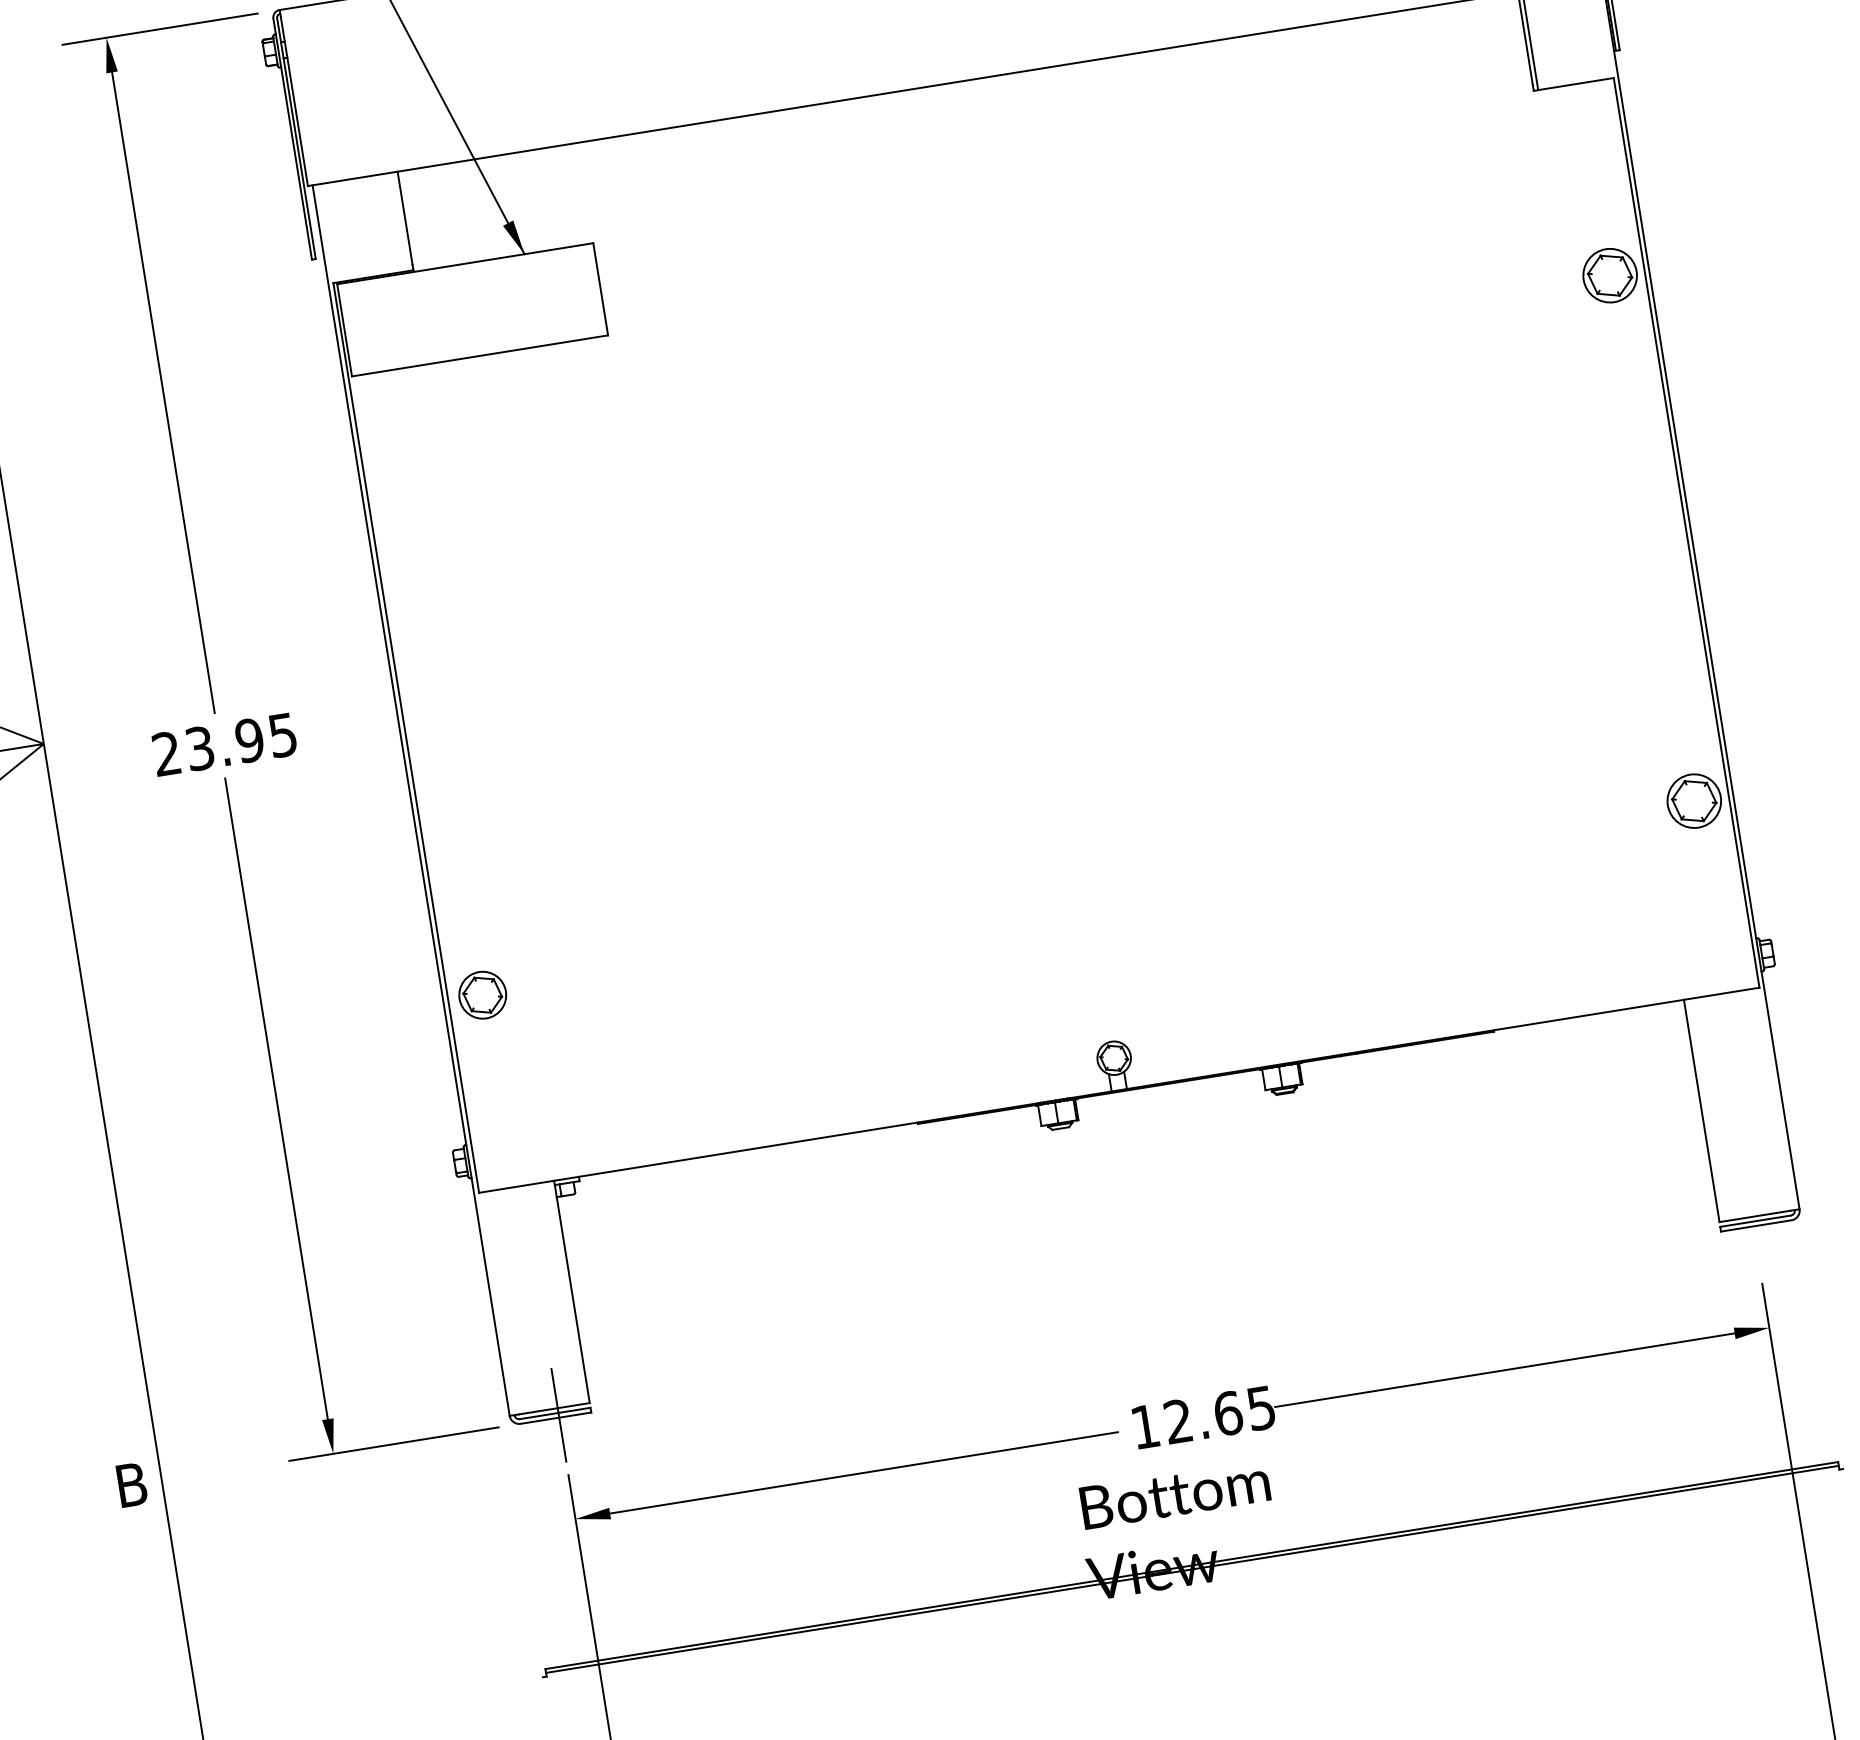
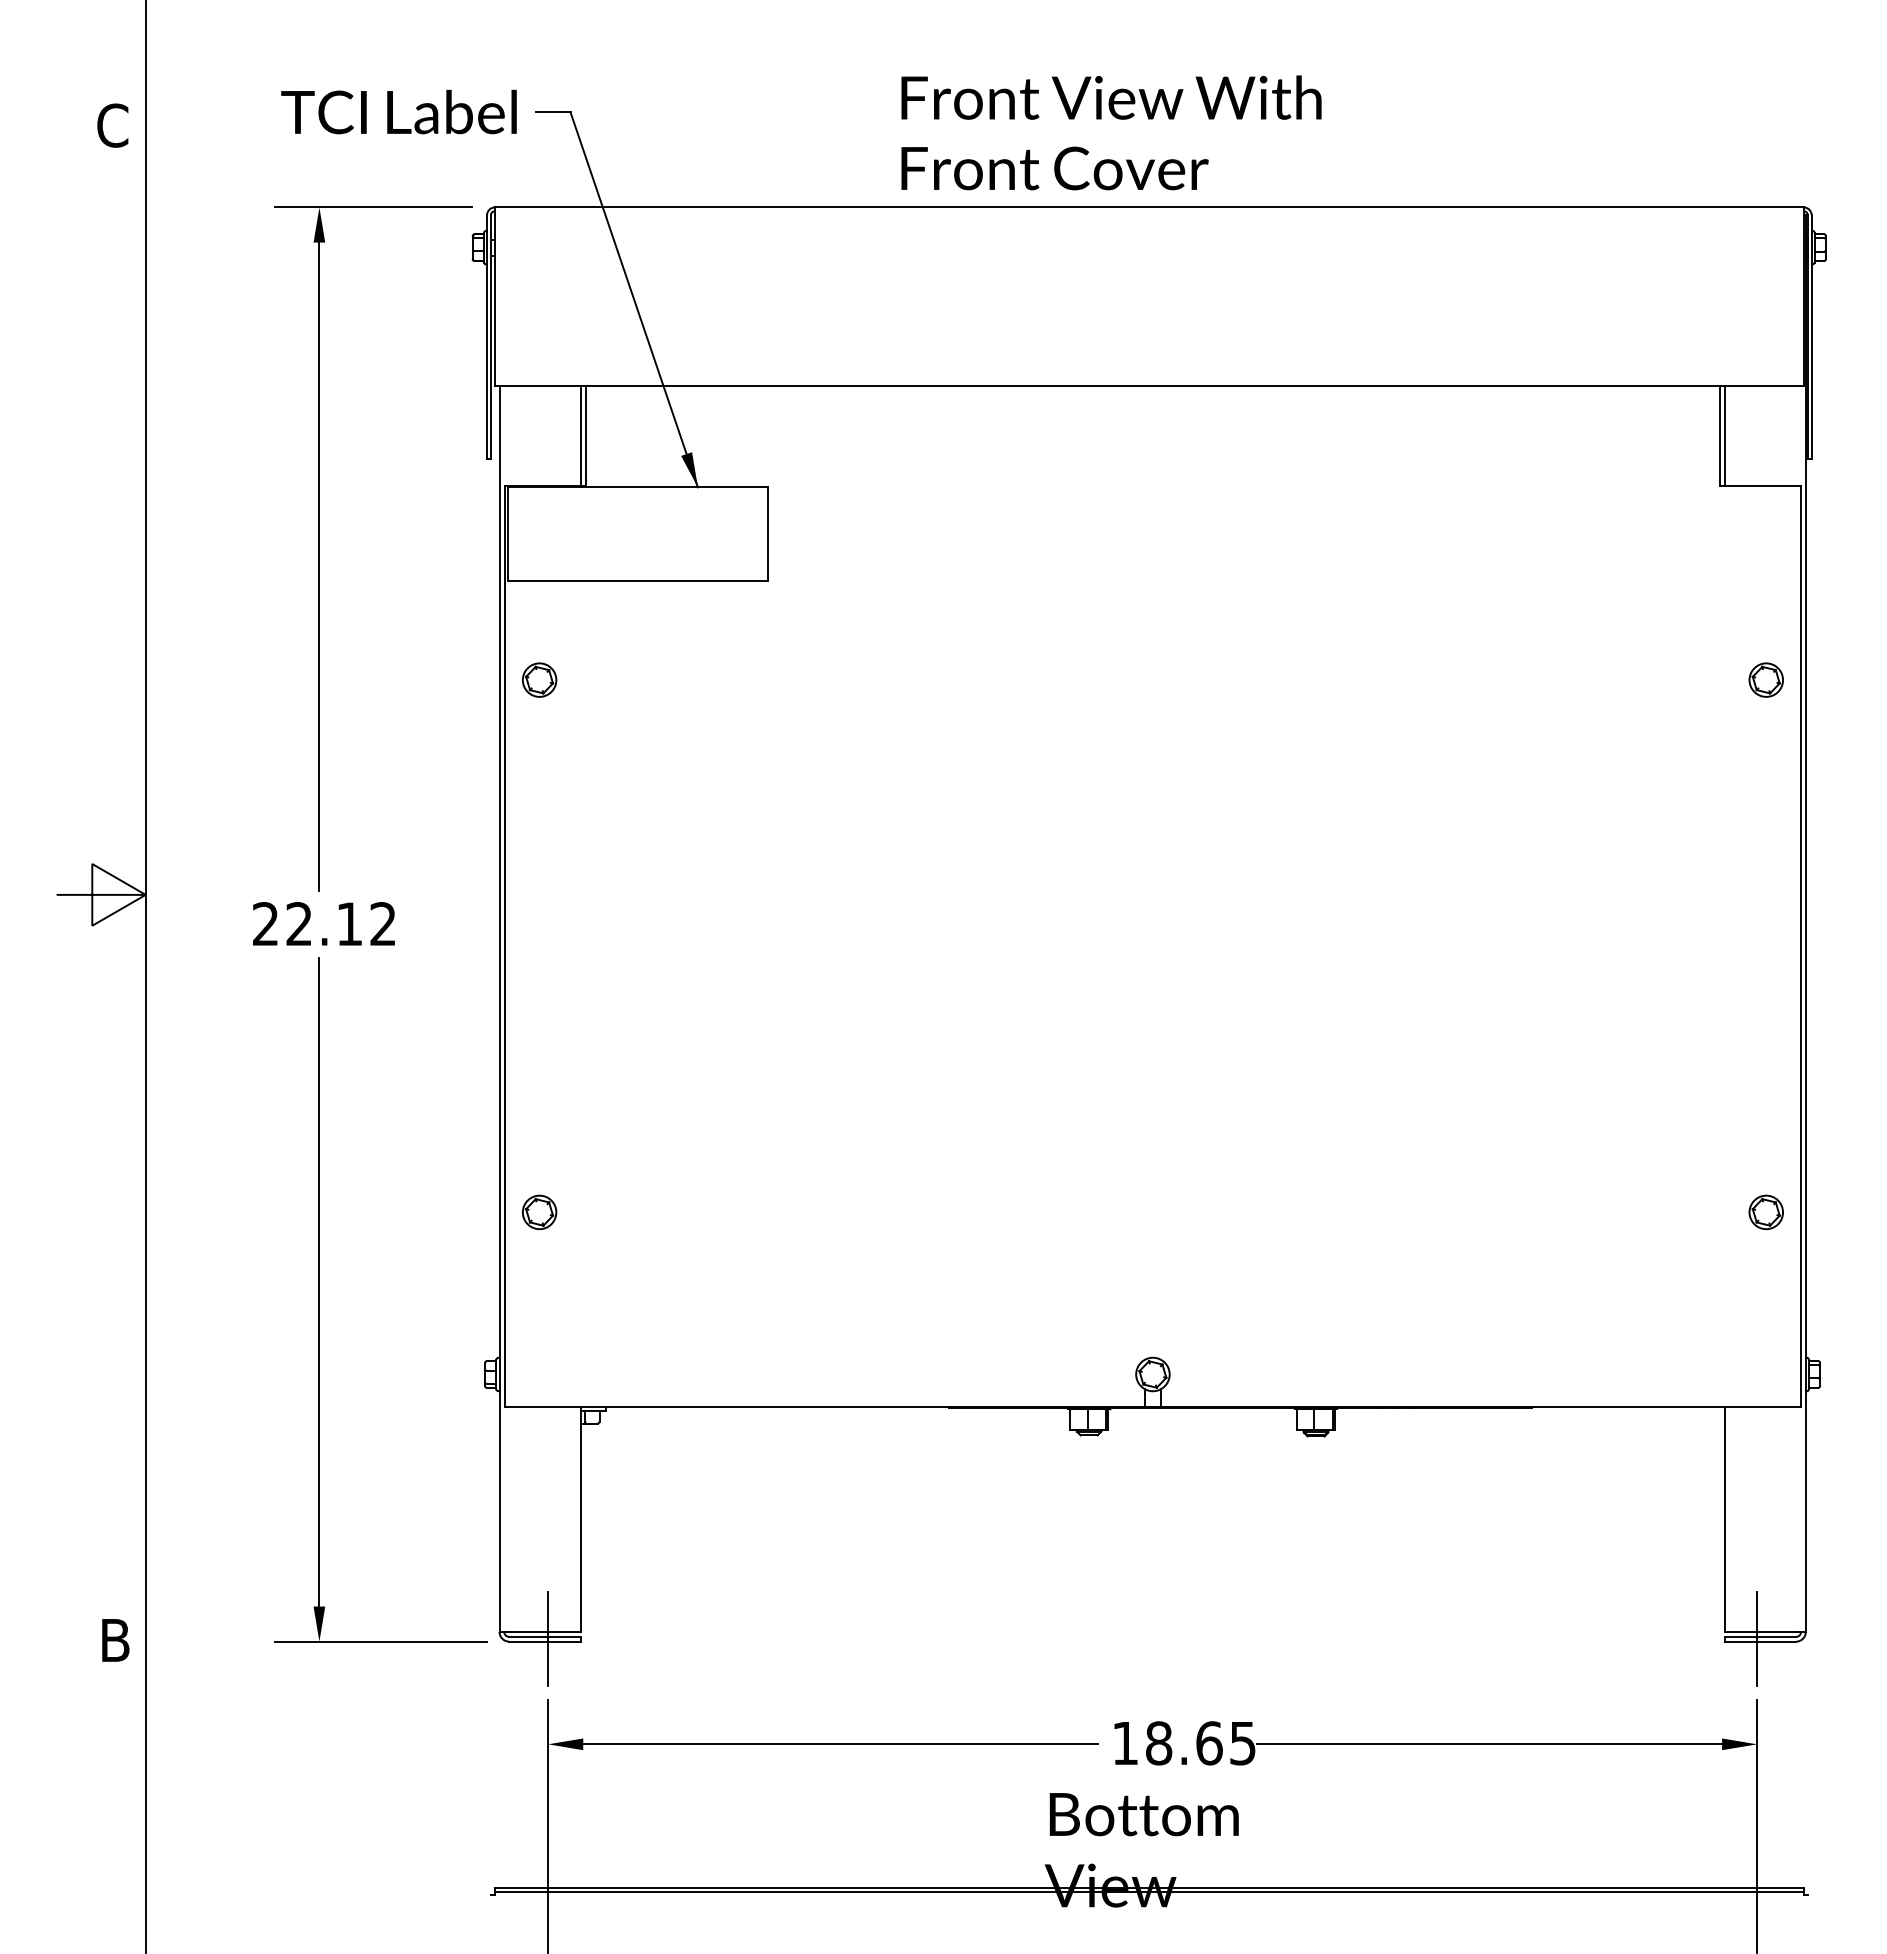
line: (400, 221) -> (580, 435), added
part: (1609, 275) -> (1765, 679), size x0.62
part: (398, 469) -> (539, 679), added
text: (240, 742) -> (340, 924), 23.95 -> 22.12
part: (1693, 801) -> (1765, 1212), size x0.62
part: (482, 995) -> (539, 1212), size x0.71
line: (1753, 1224) -> (1757, 1639), added
text: (1179, 1421) -> (1159, 1743), 12.65 -> 18.65

